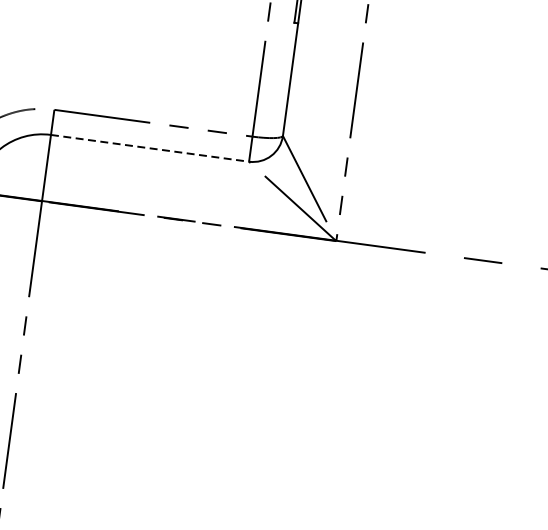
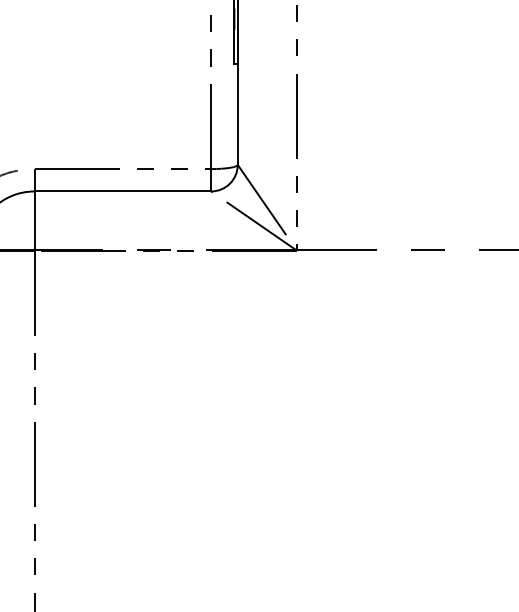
line: (150, 148) -> (123, 191), dashed -> solid

